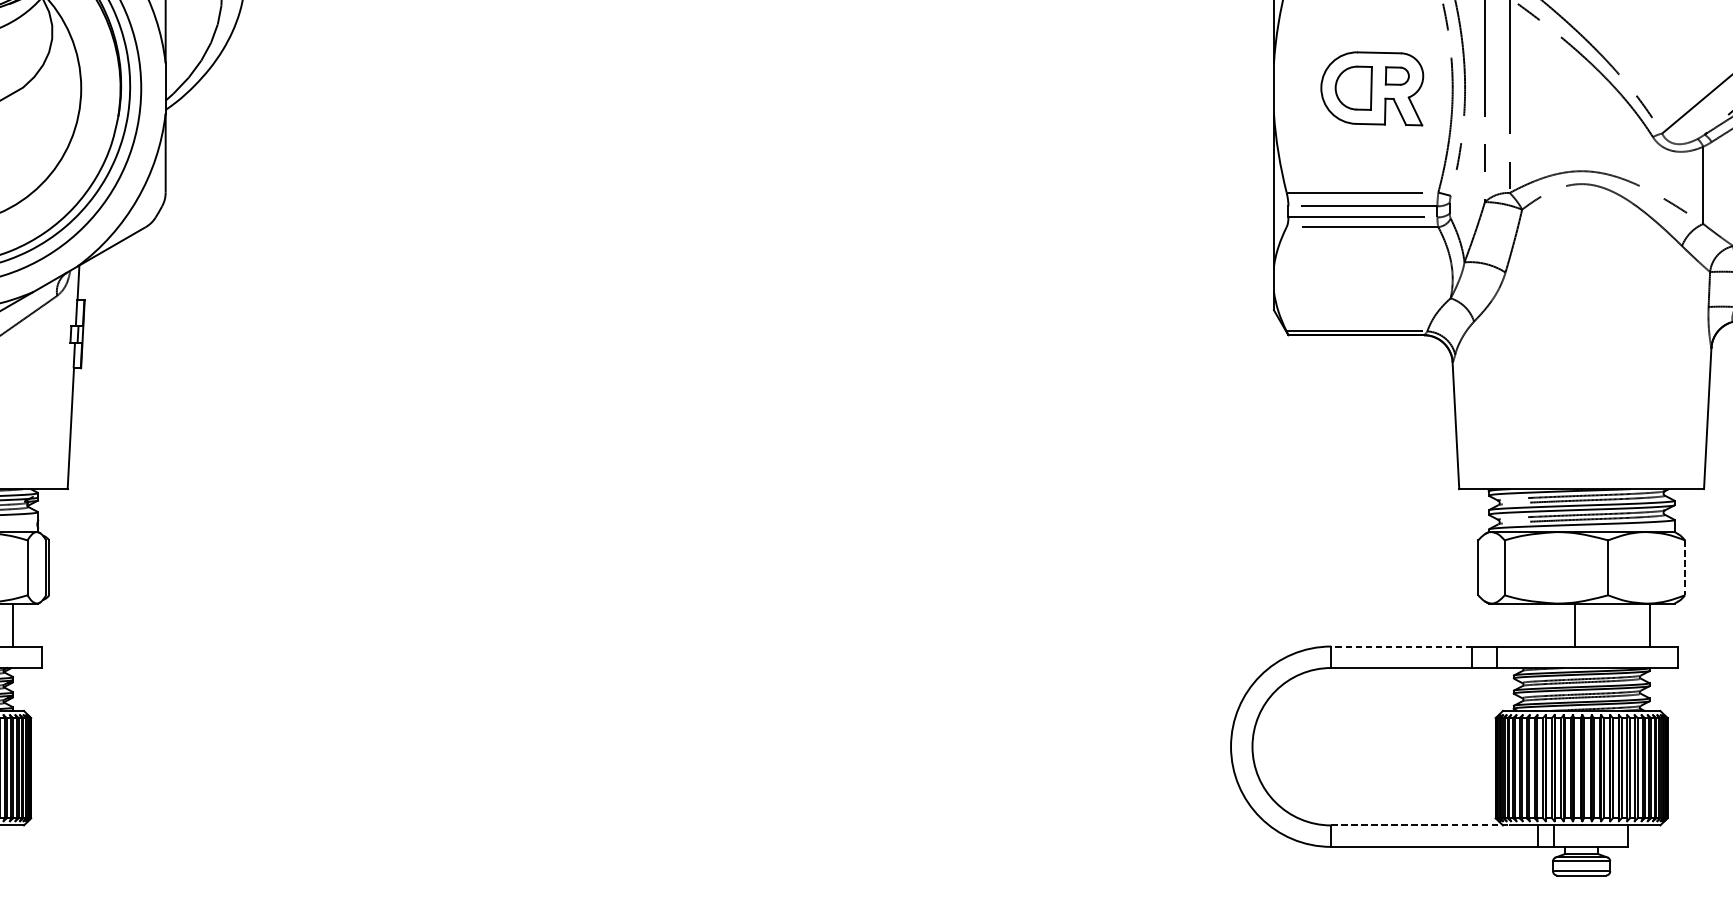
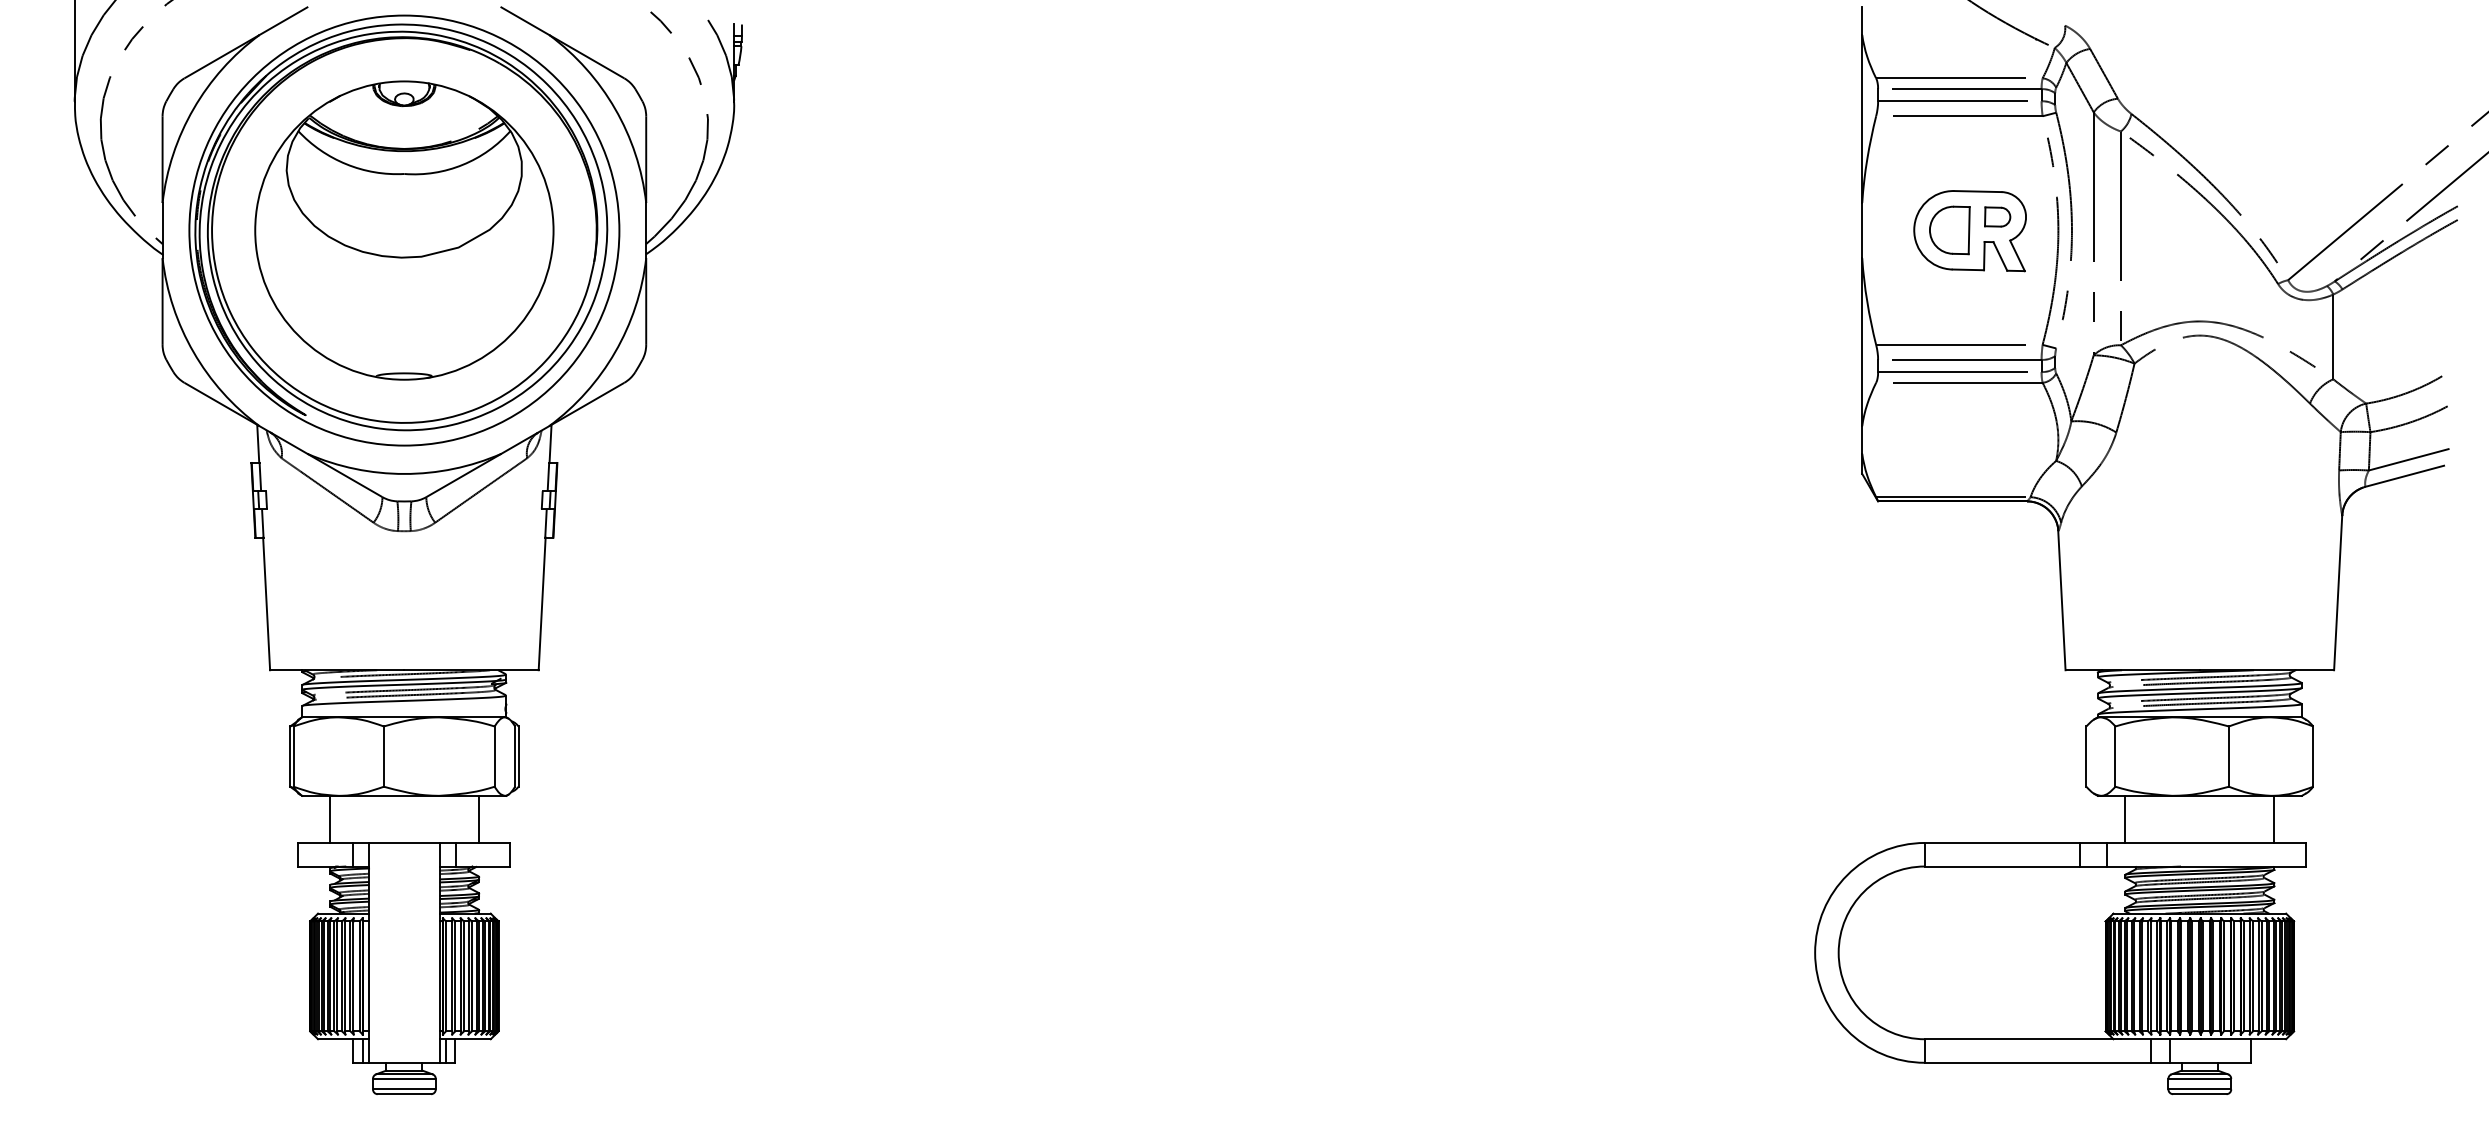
line: (1685, 568) -> (2313, 757), dashed -> solid
line: (1574, 624) -> (2125, 818), moved
line: (1400, 646) -> (2001, 842), dashed -> solid
line: (1420, 825) -> (2023, 1039), dashed -> solid

